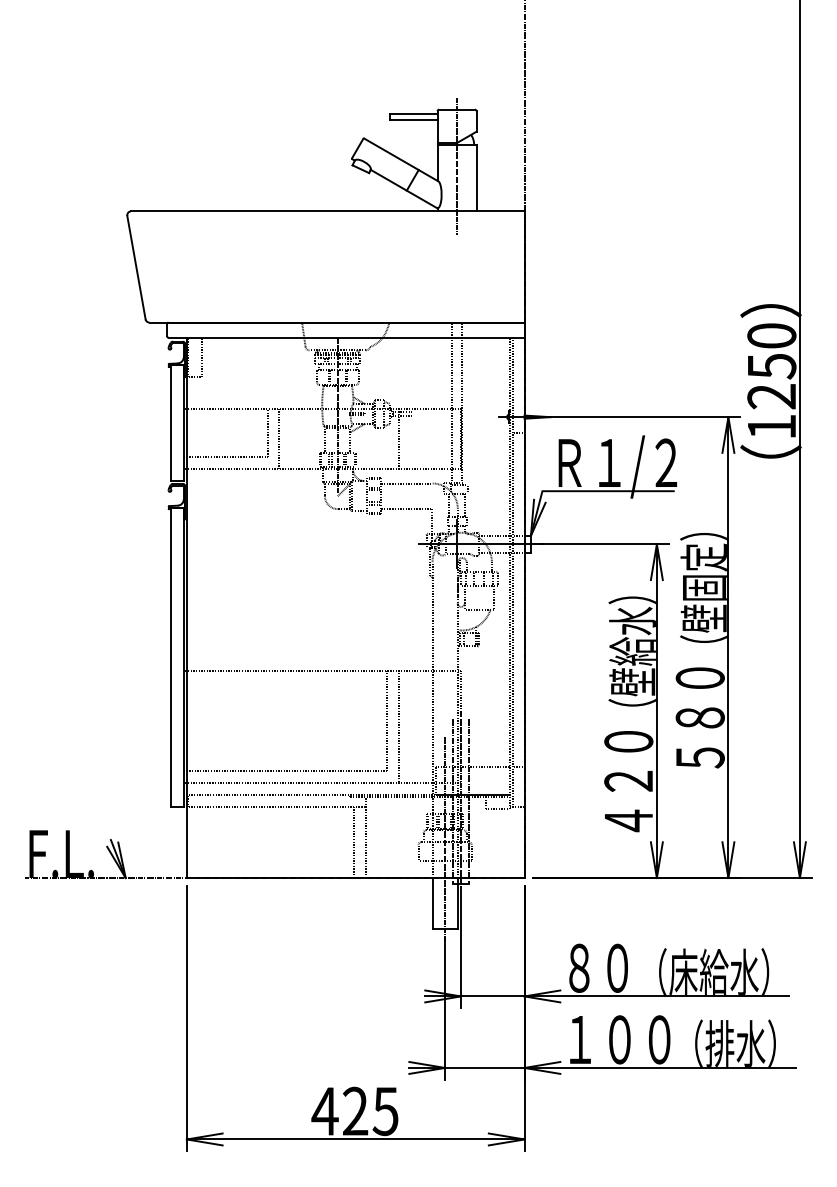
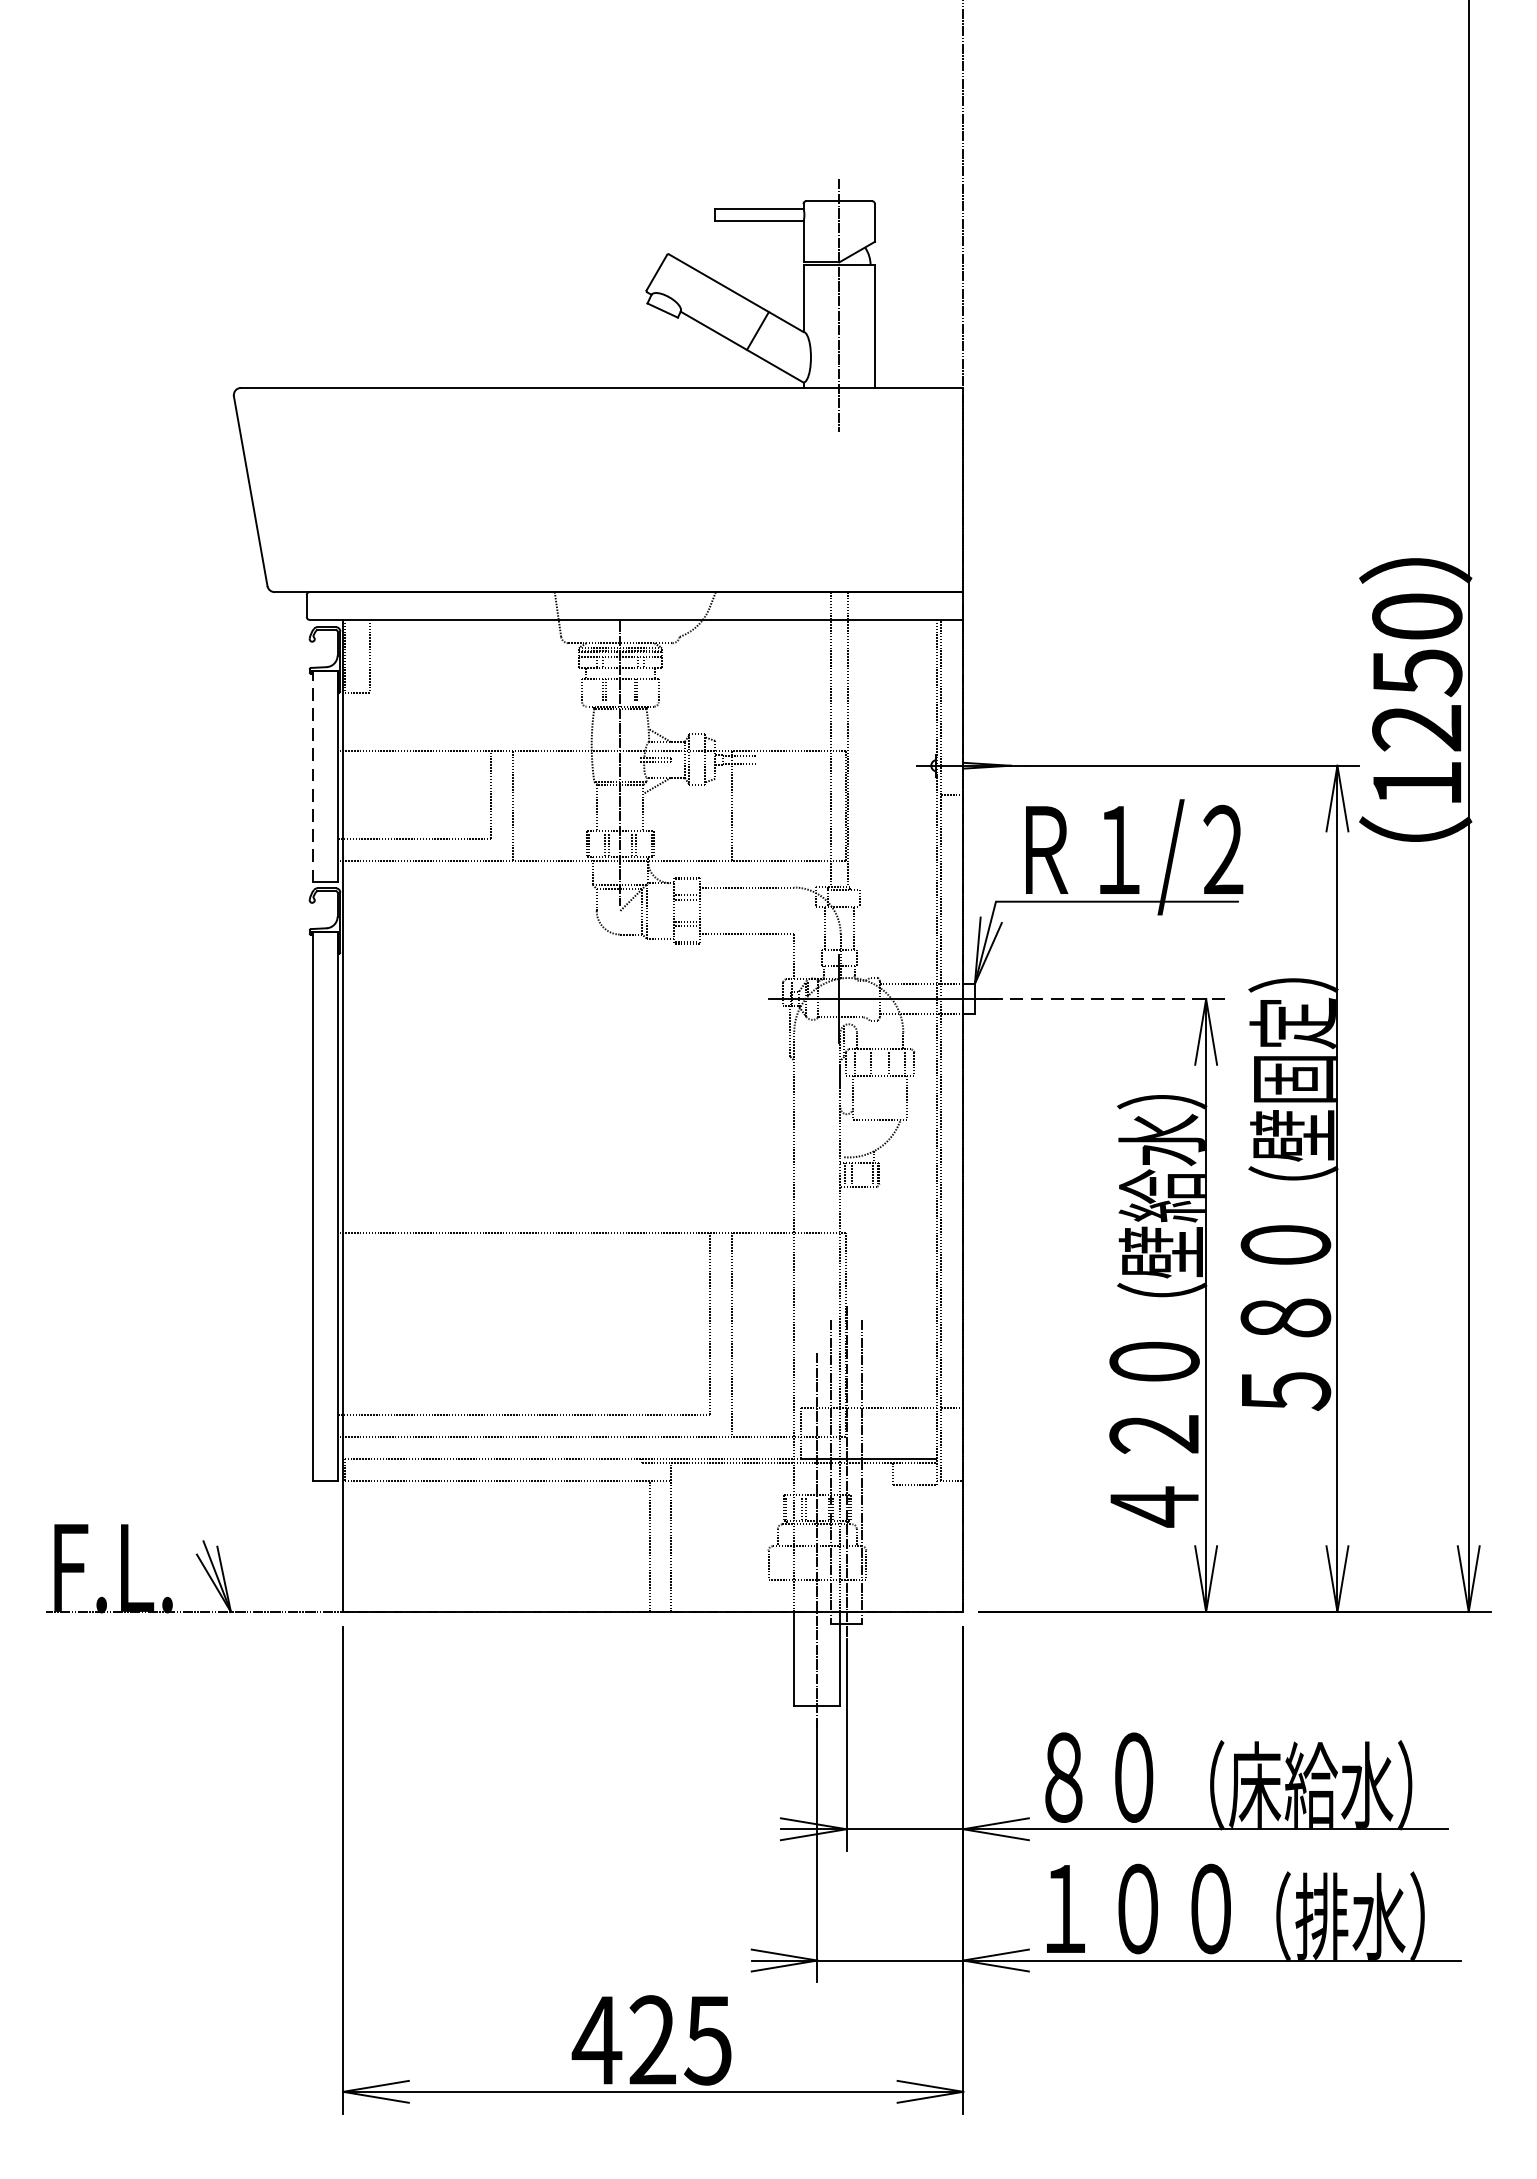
line: (170, 423) -> (313, 777), solid -> dashed
line: (604, 544) -> (1109, 999), solid -> dashed

